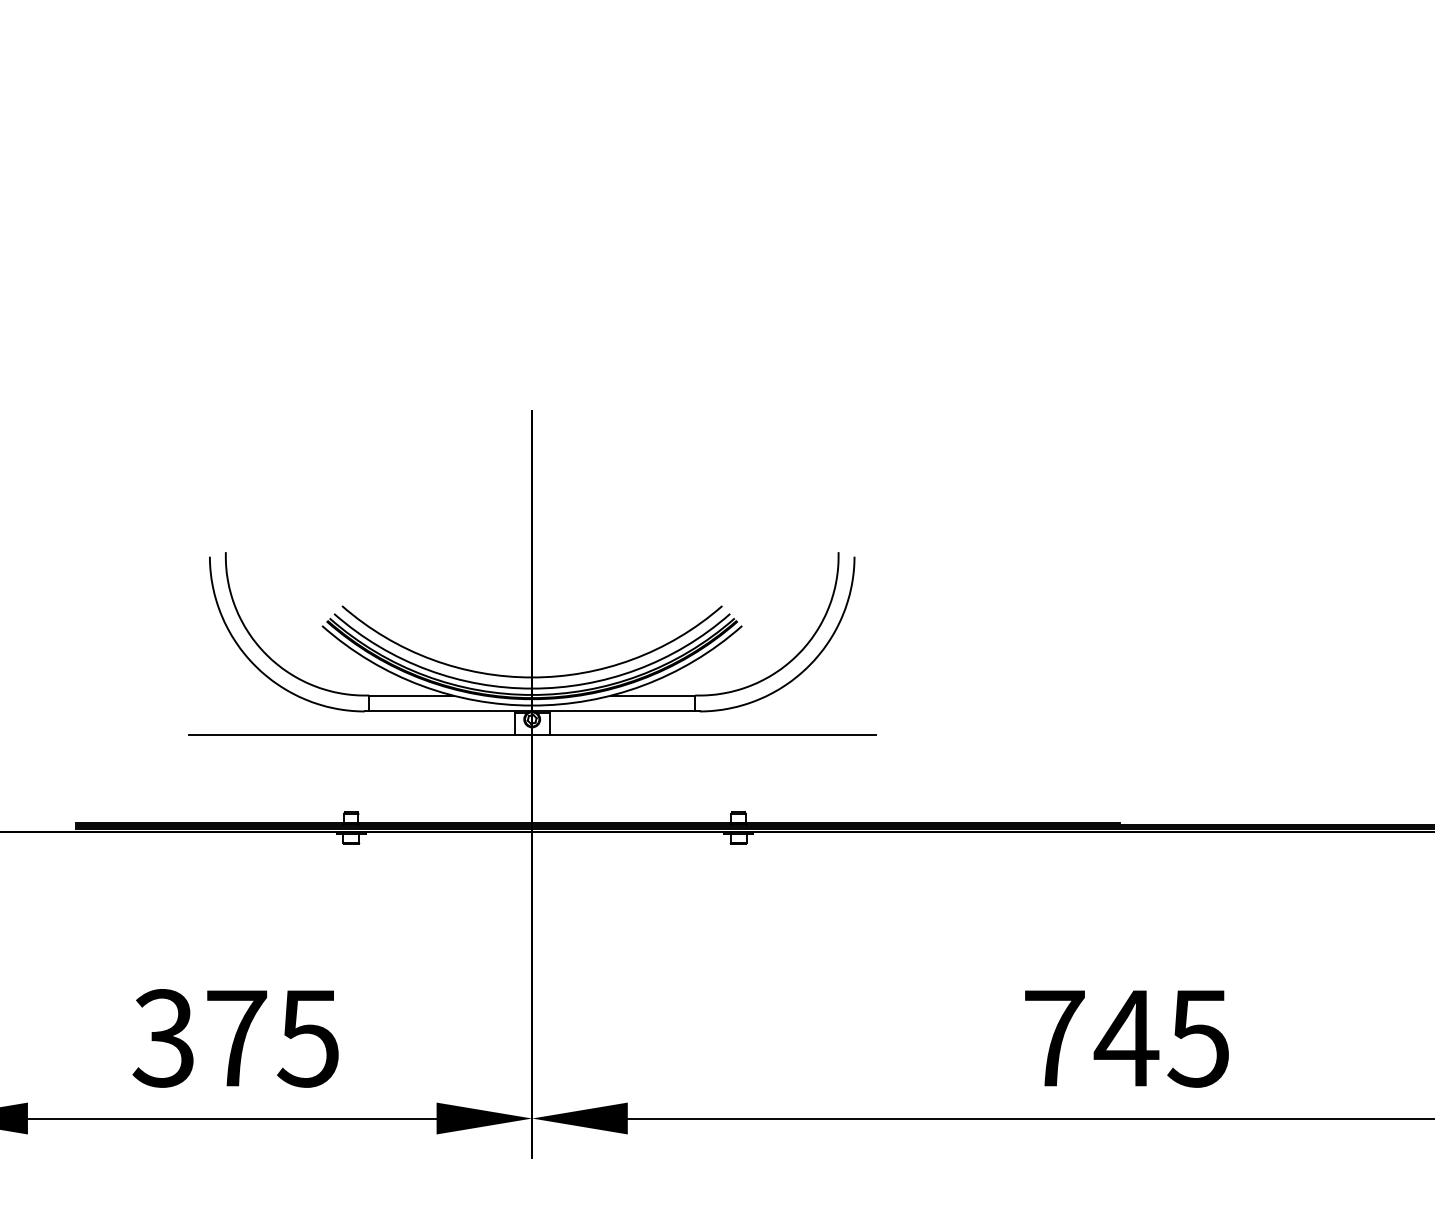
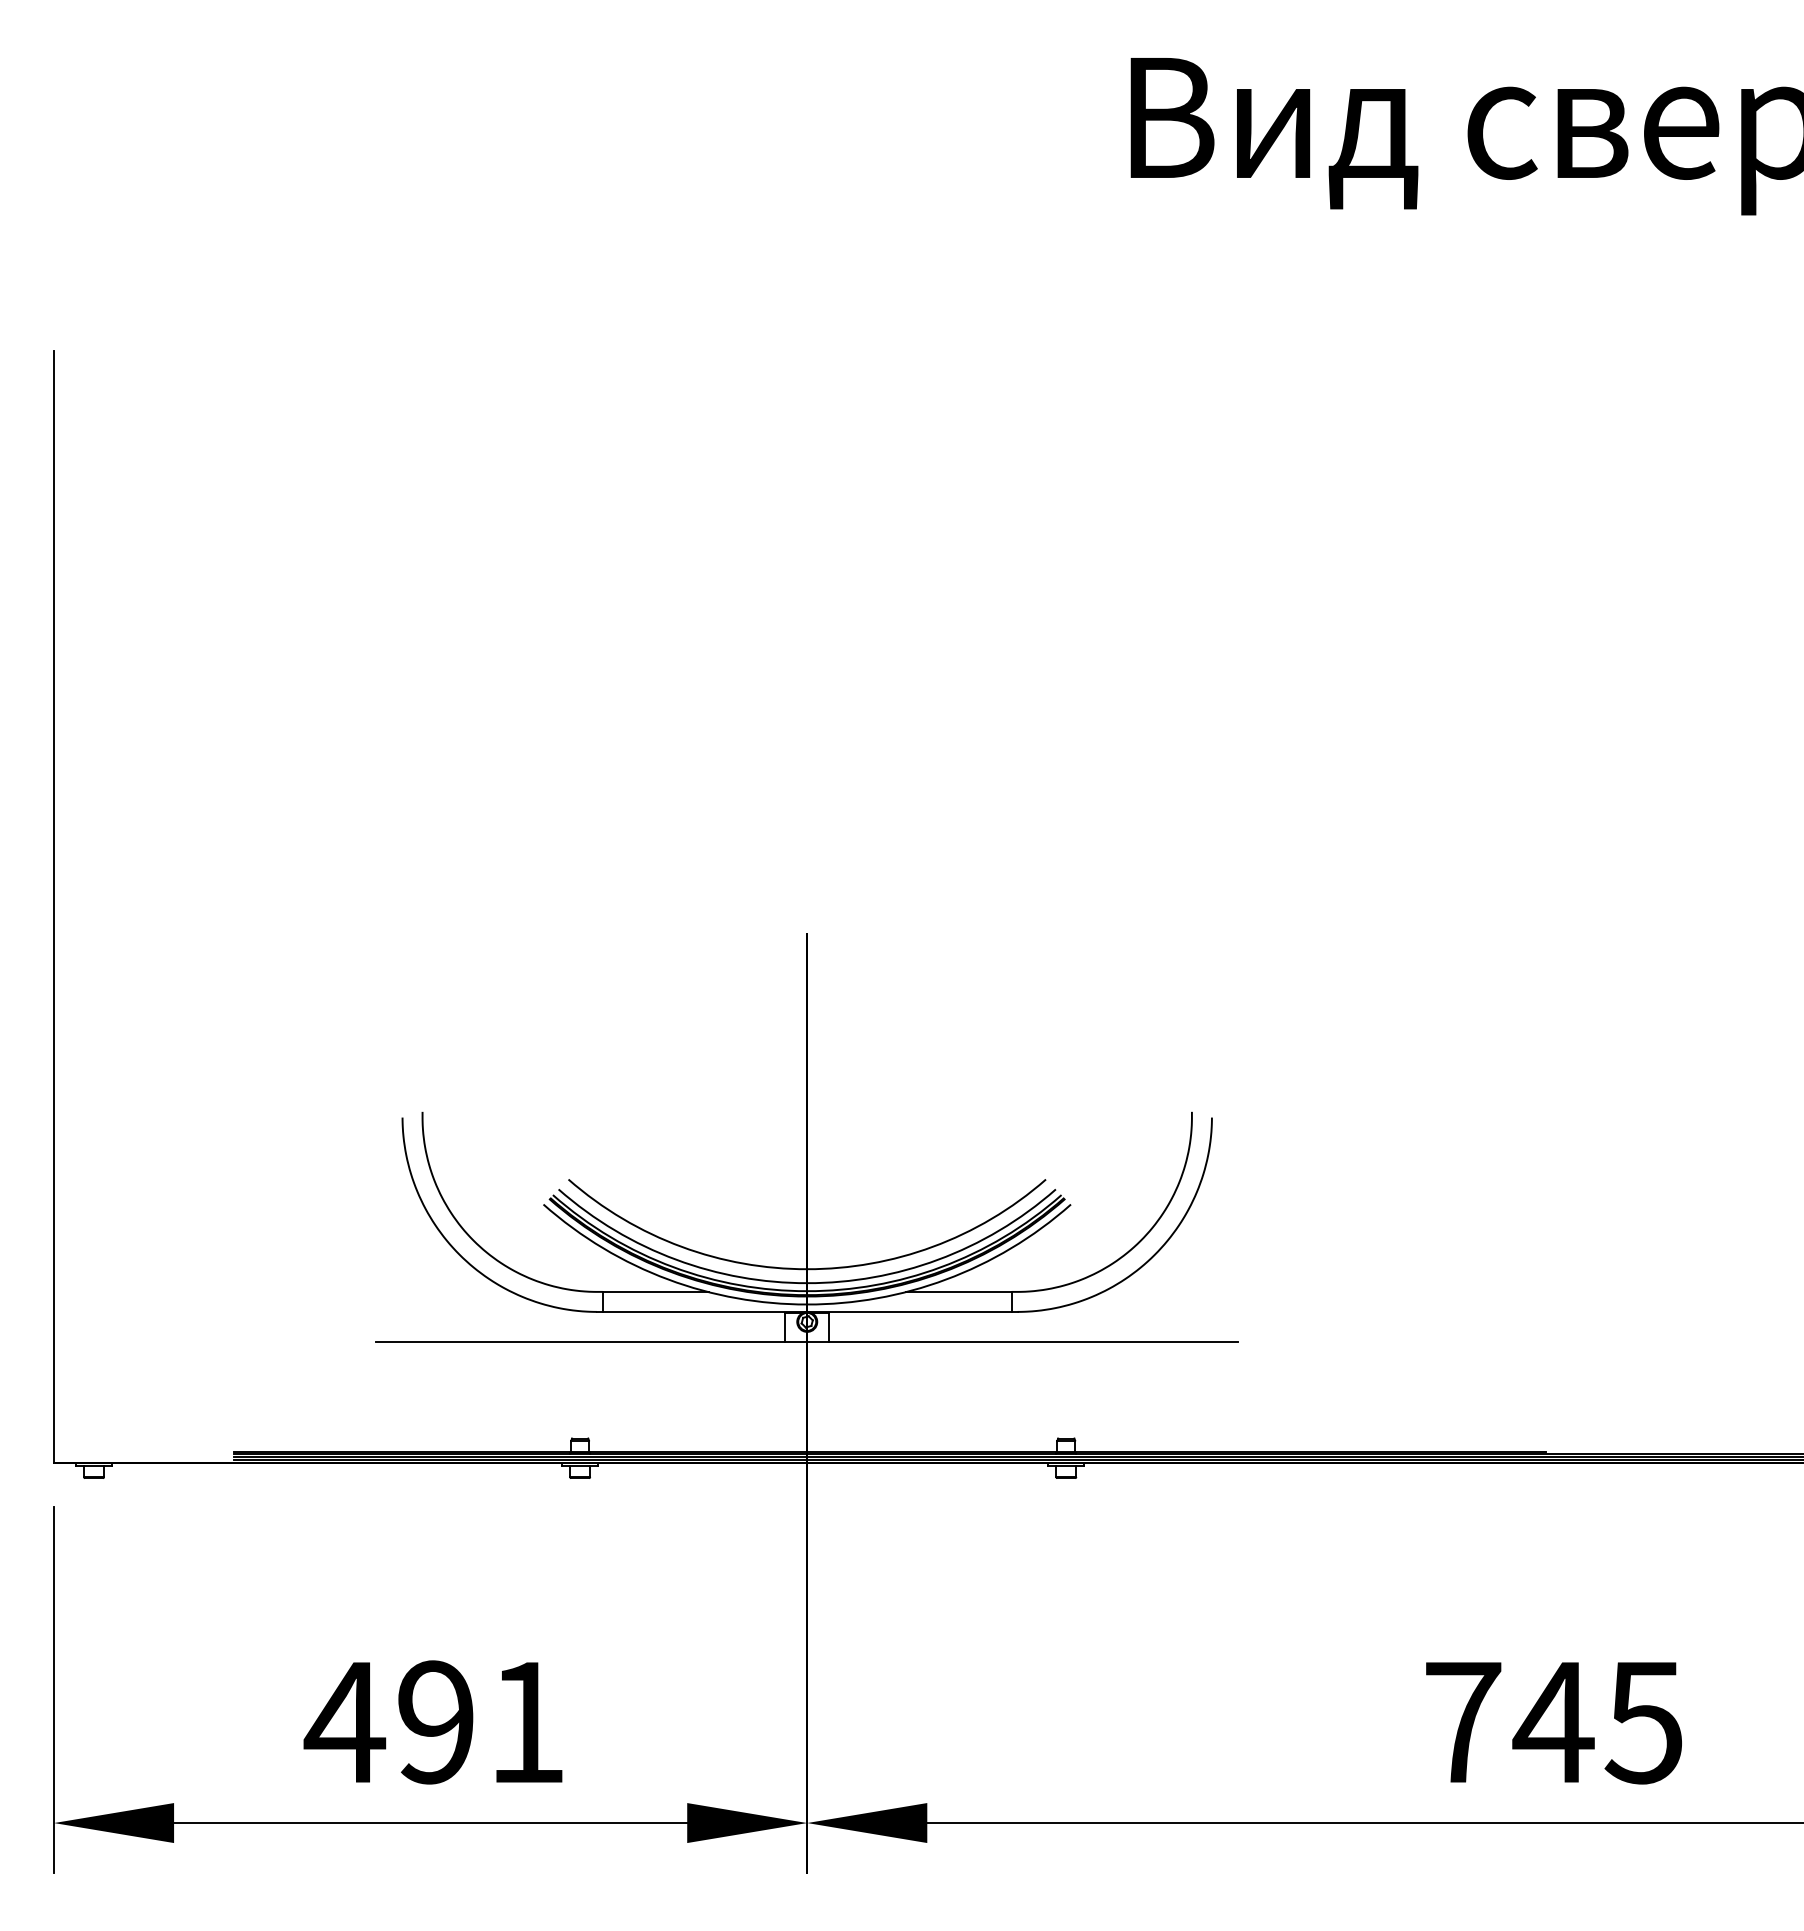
text: (234, 1038) -> (433, 1722), 375 -> 491

